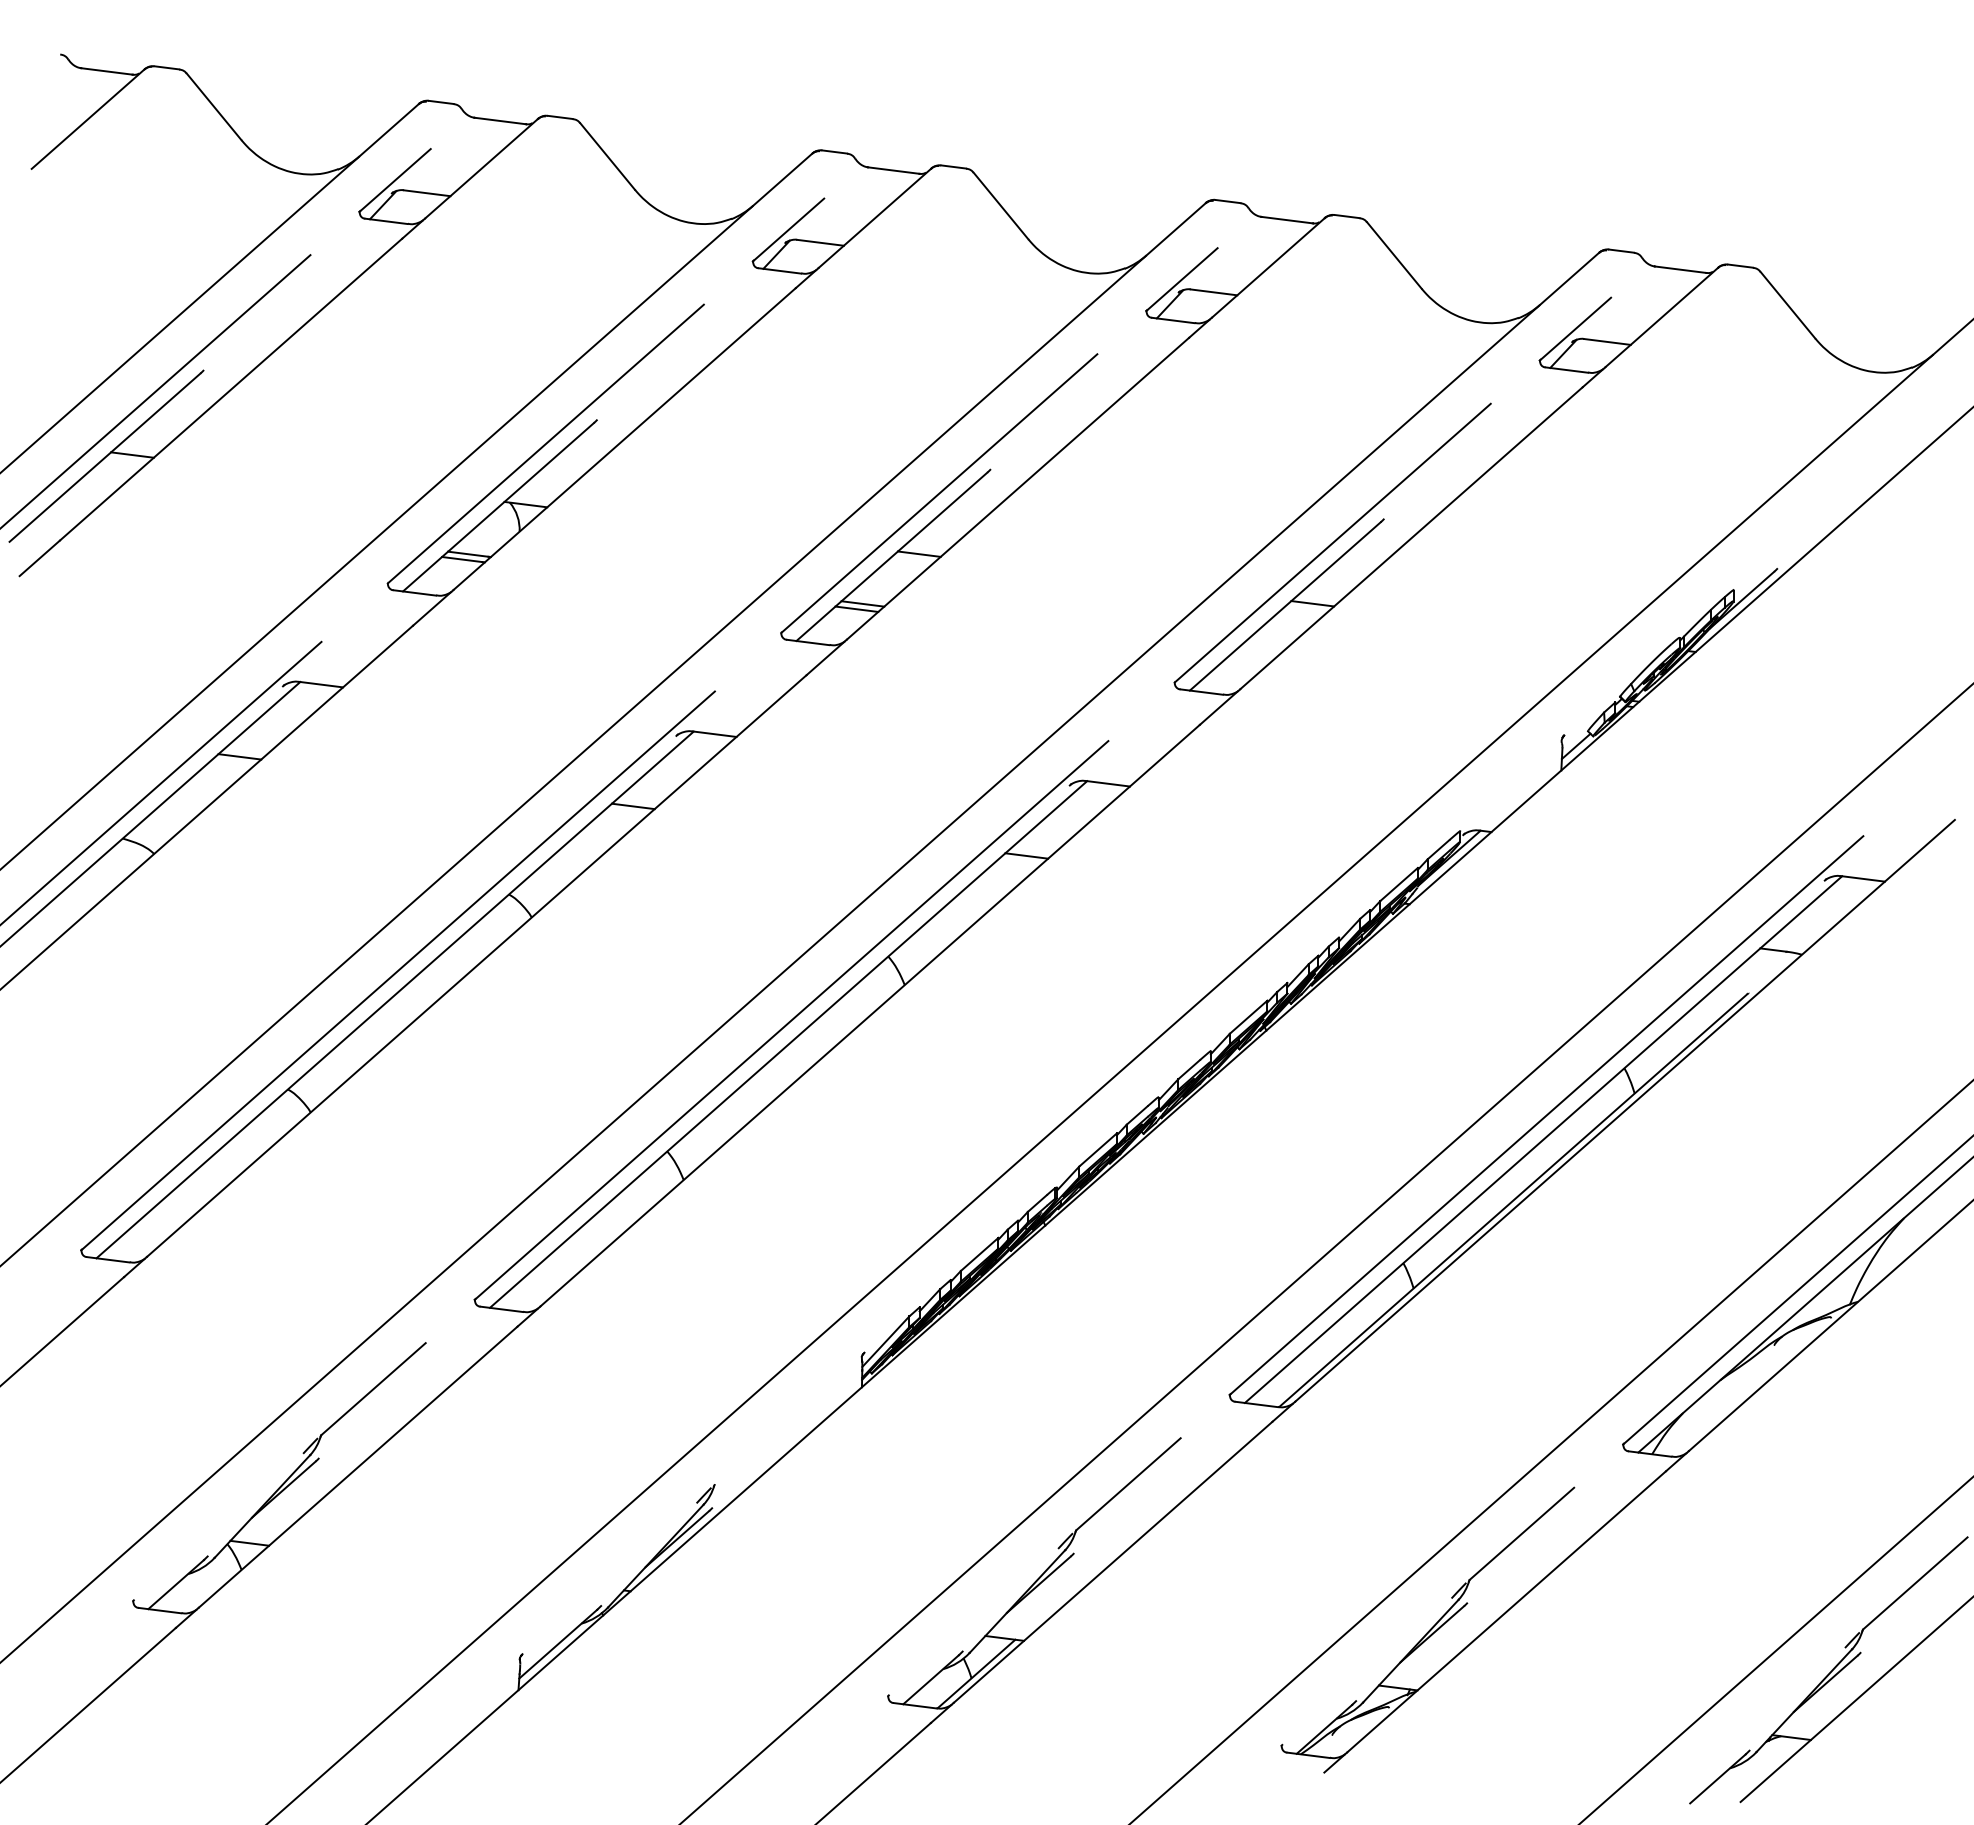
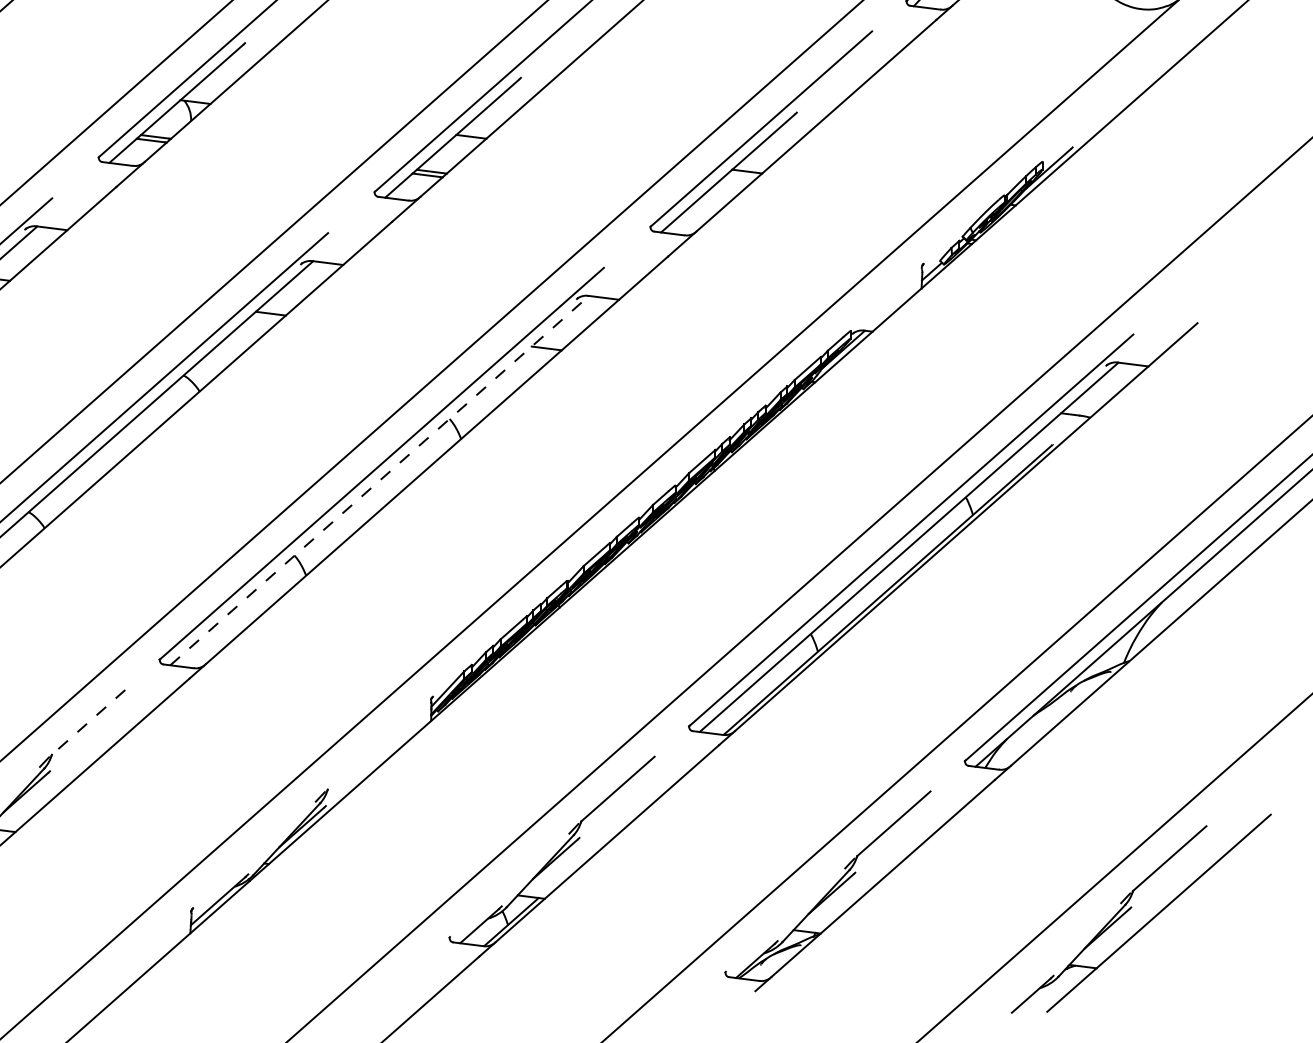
line: (788, 1044) -> (379, 480), solid -> dashed
line: (373, 1389) -> (88, 722), solid -> dashed

